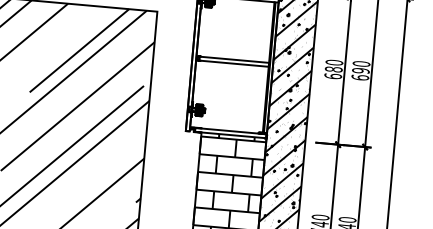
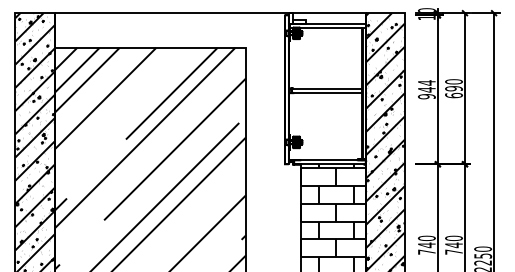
text: (333, 69) -> (426, 89), 680 -> 944

